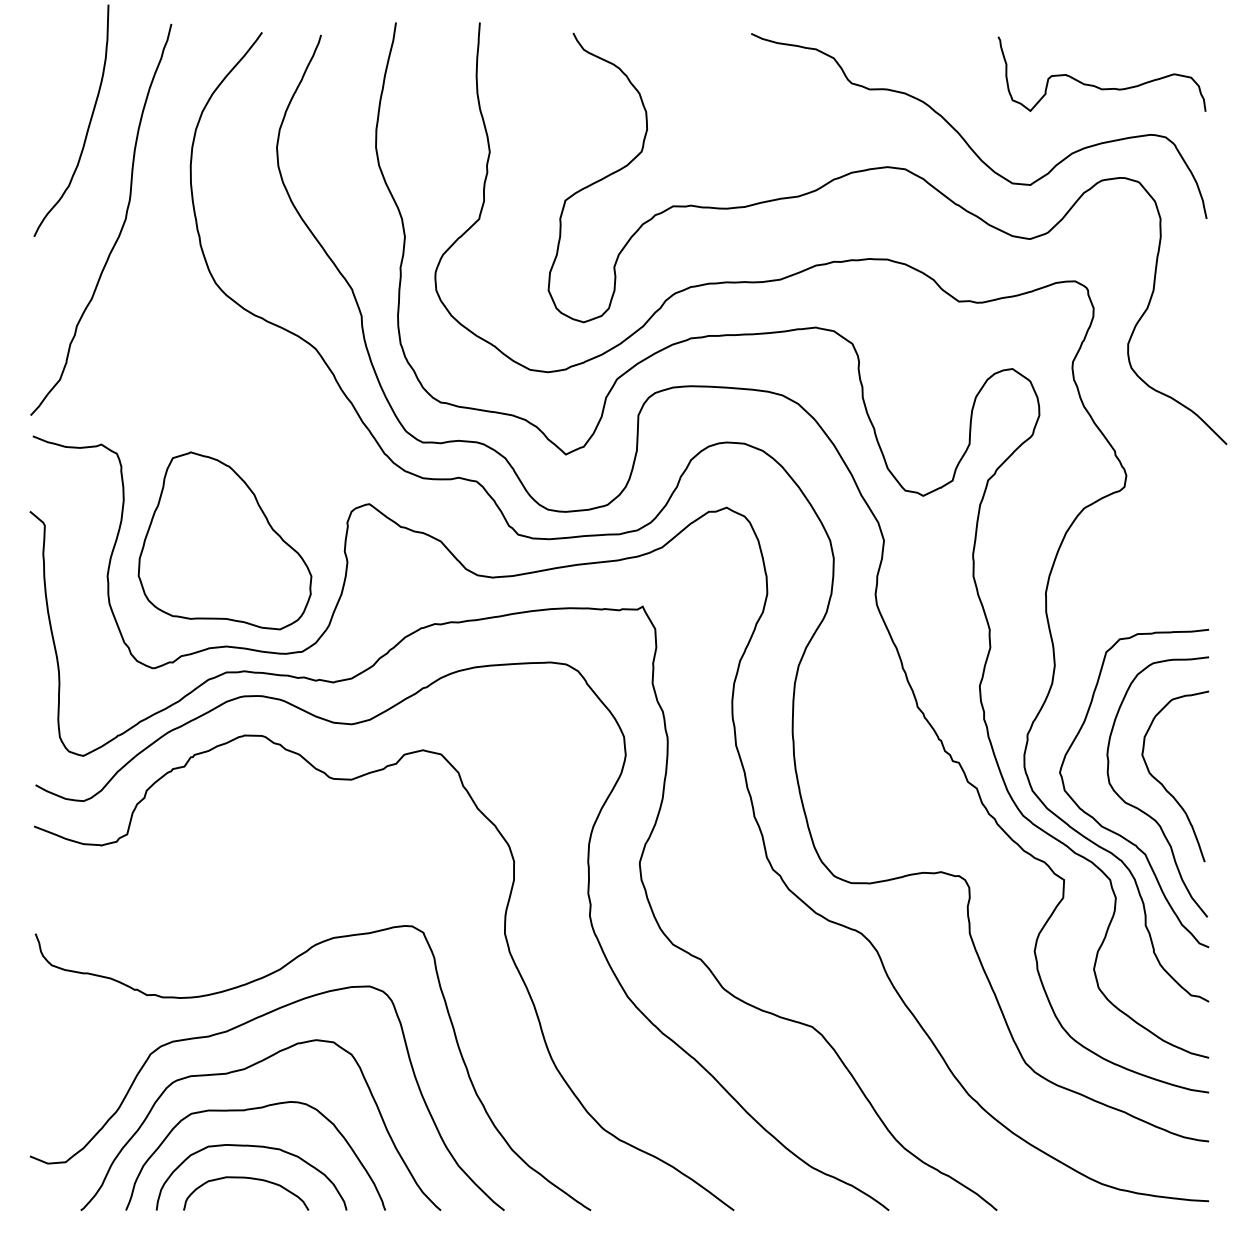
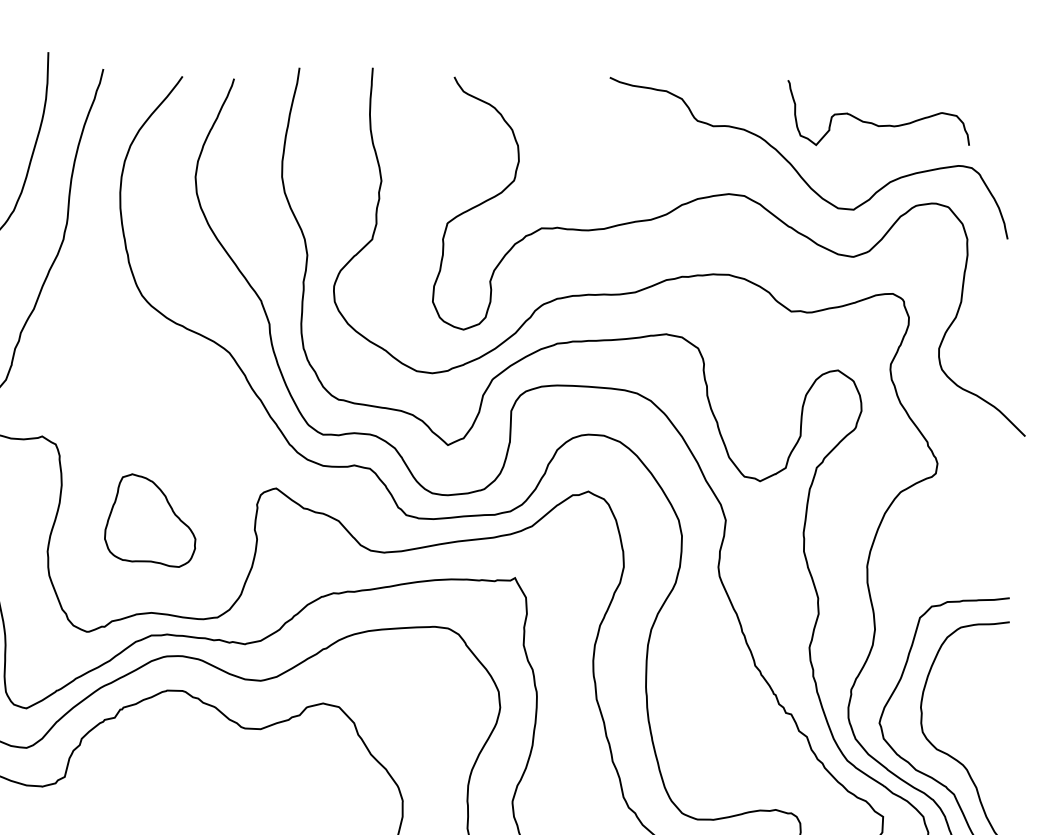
curve: (1098, 86) -> (875, 123), moved
part: (224, 540) -> (149, 520), size x0.6
curve: (1163, 784) -> (969, 733), removed

